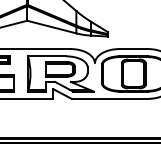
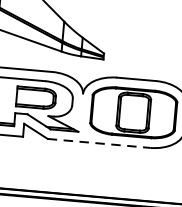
line: (110, 98) -> (99, 142), solid -> dashed

